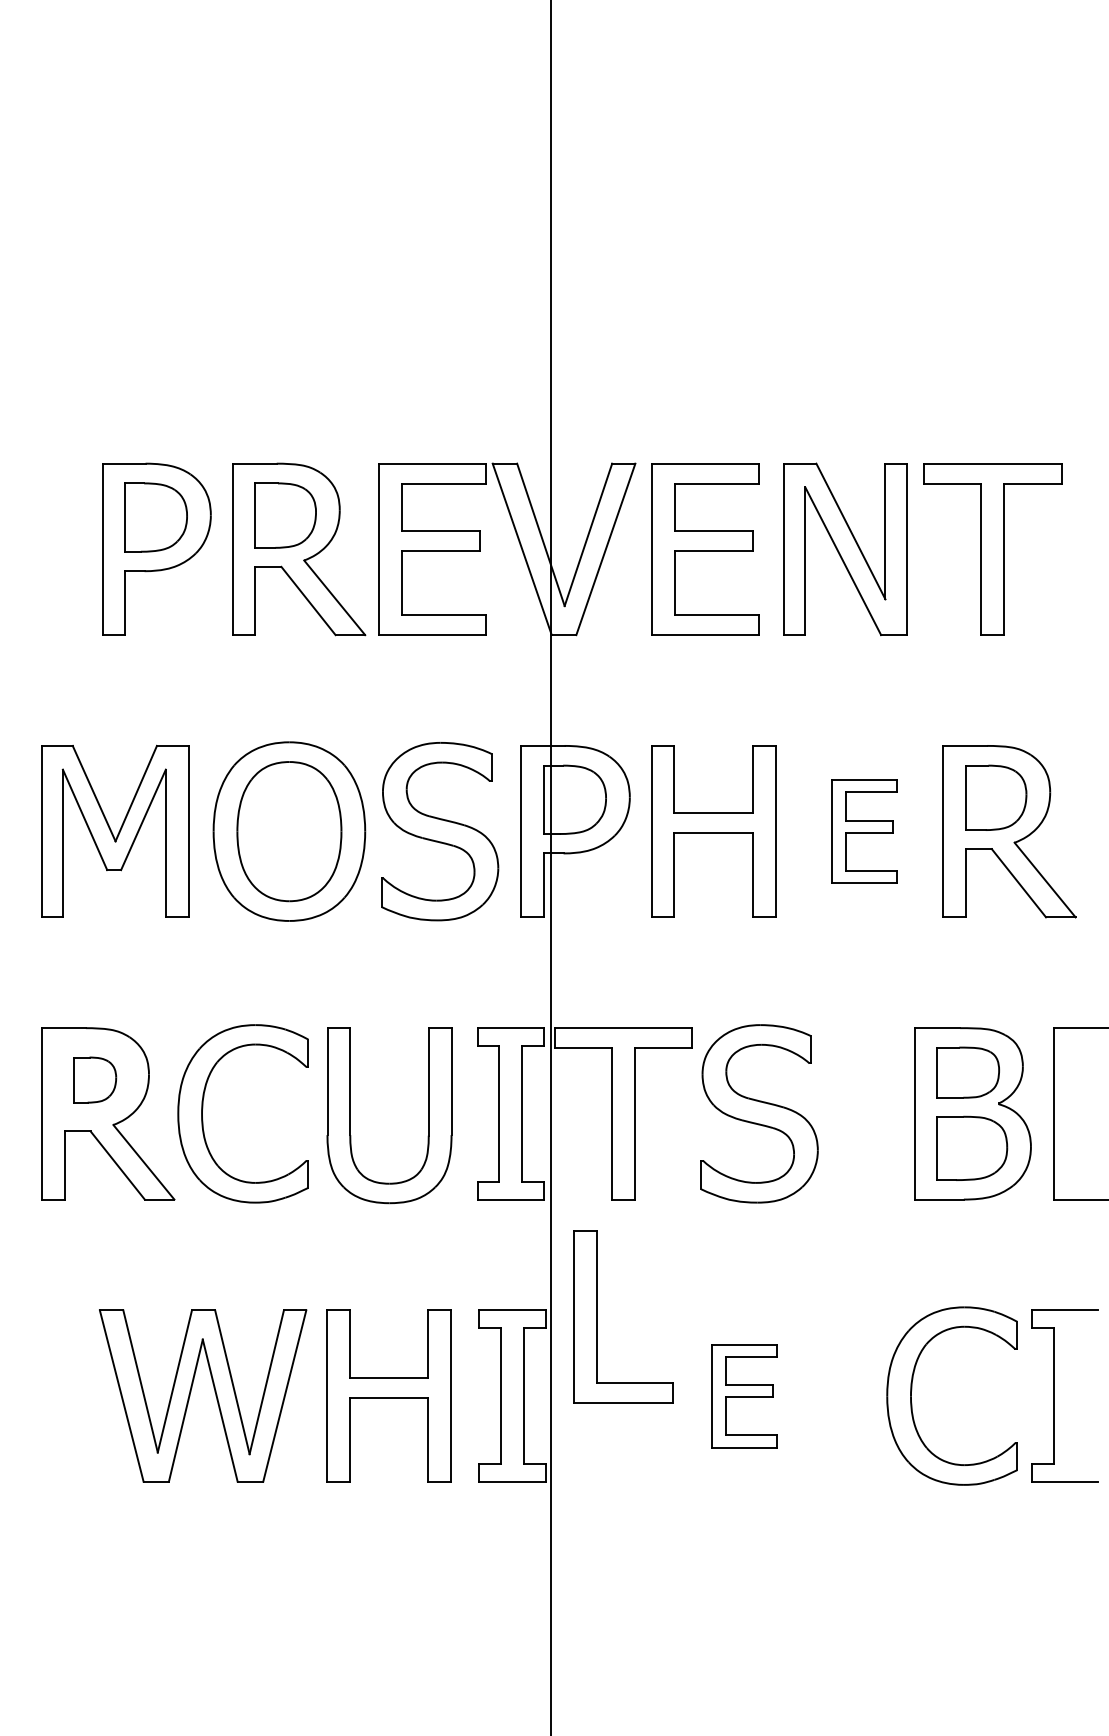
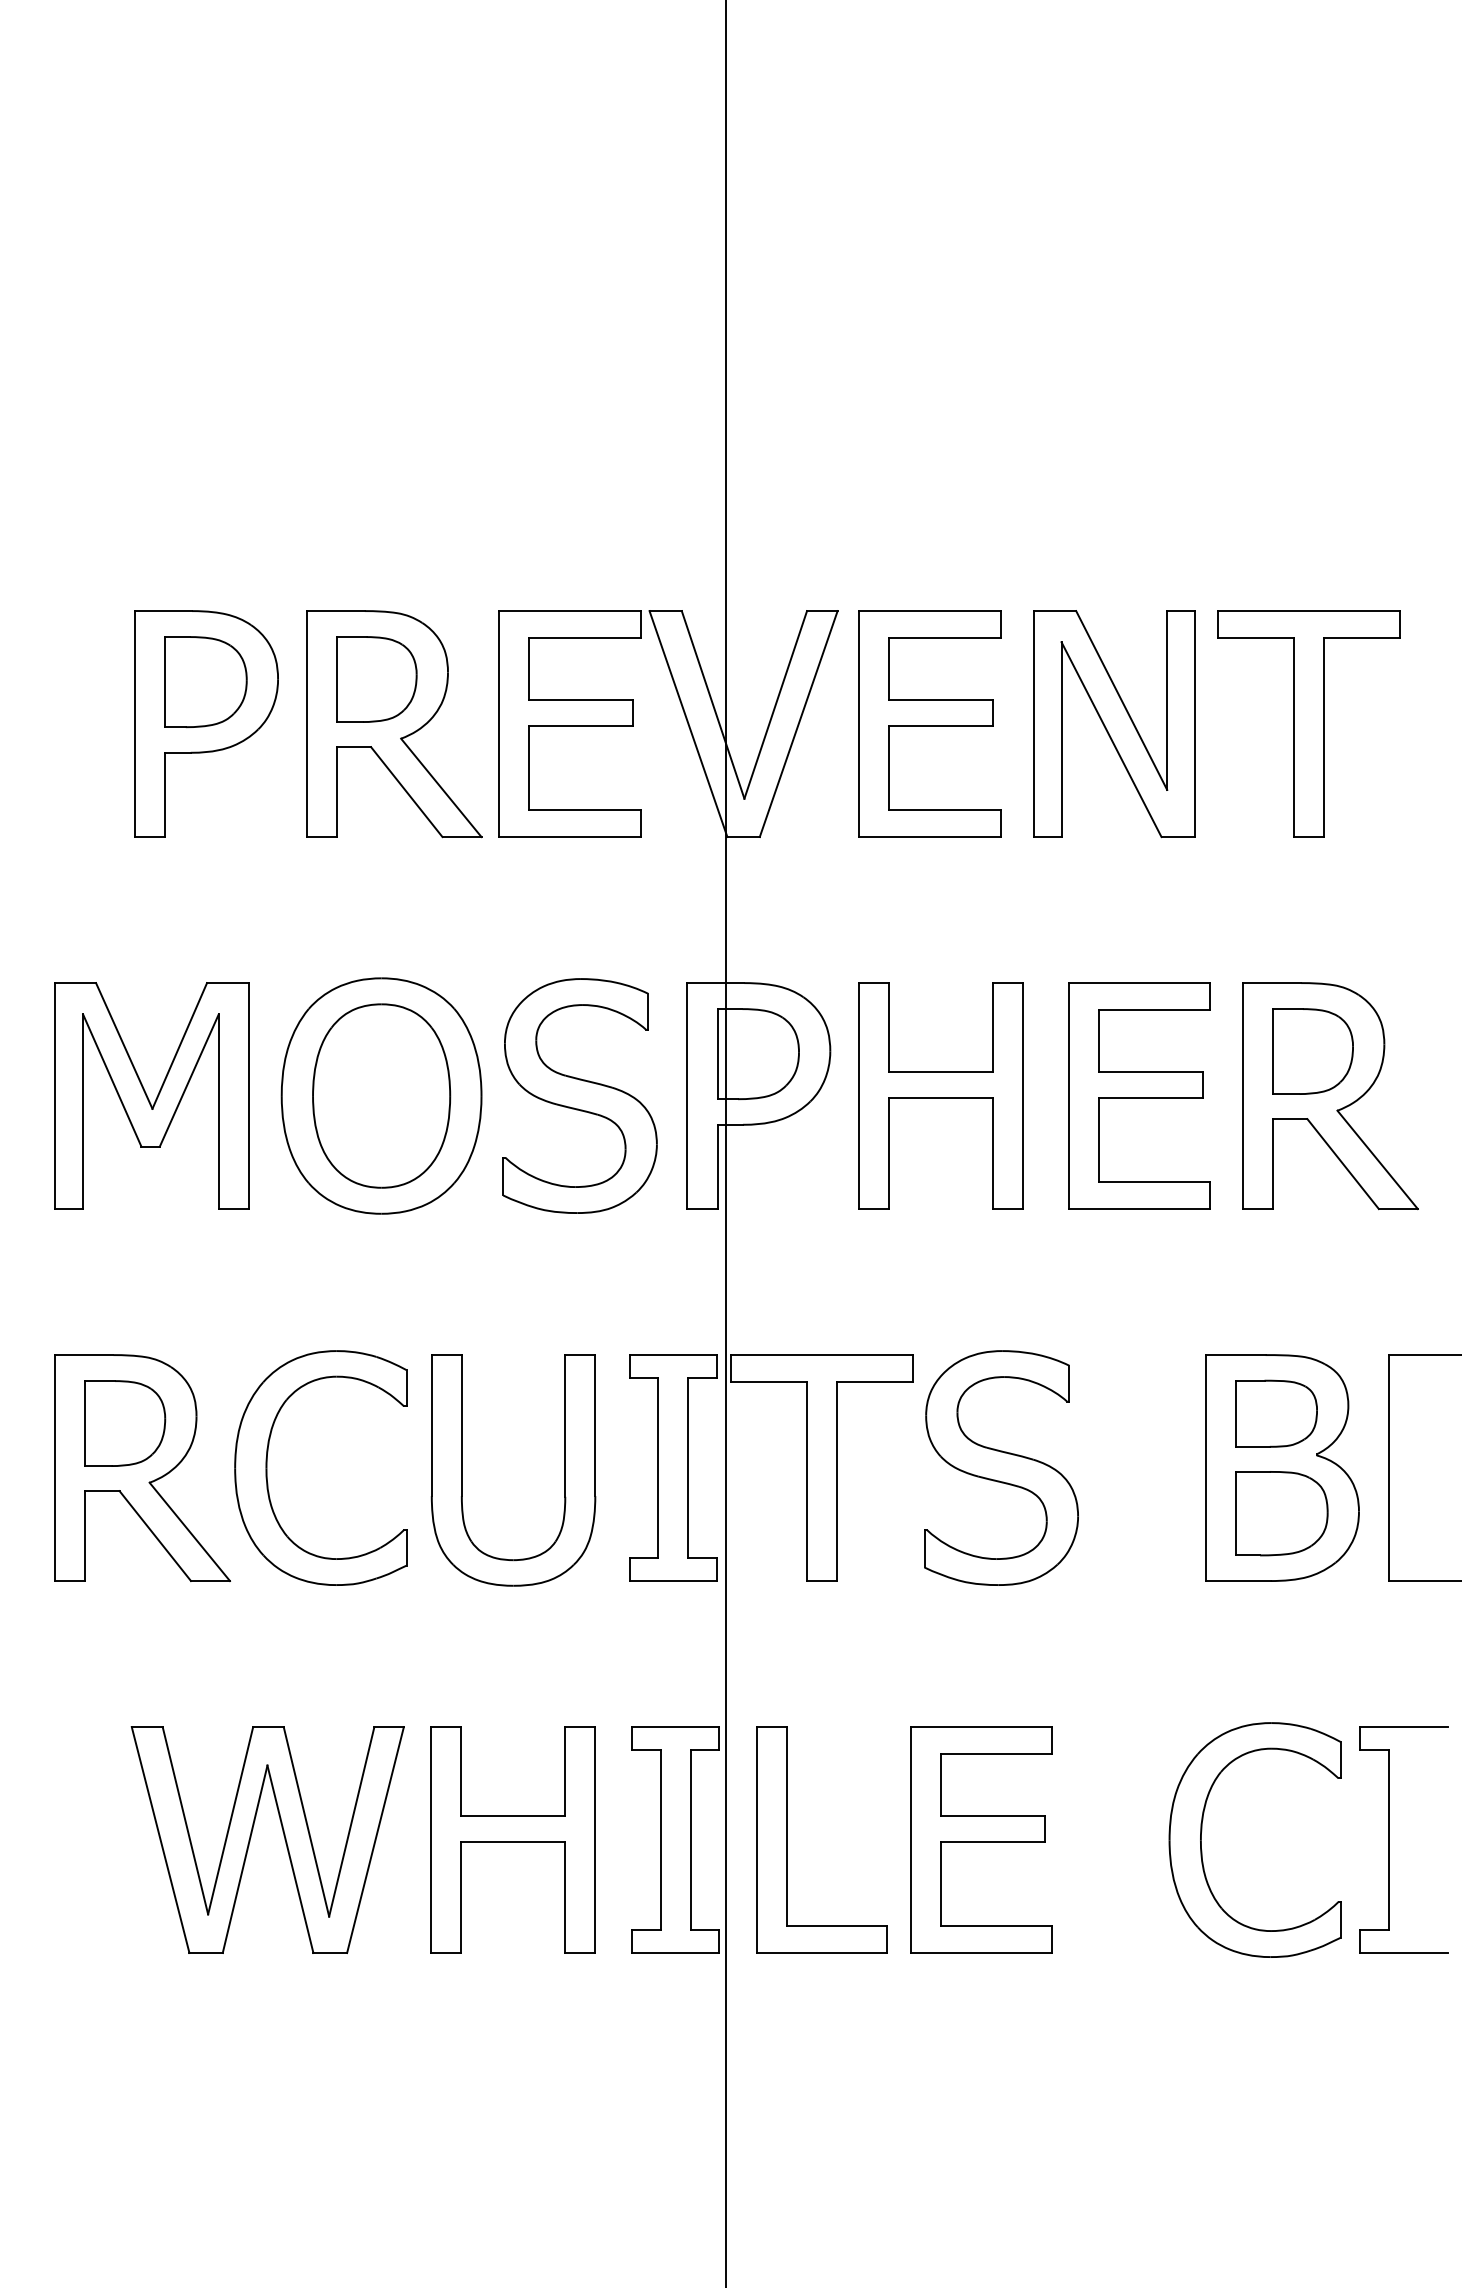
part: (864, 831) -> (1139, 1095), size x1.67
part: (95, 1080) -> (125, 1423), size x1.43
part: (597, 1316) -> (787, 1839), moved
part: (744, 1395) -> (981, 1839), size x1.67

